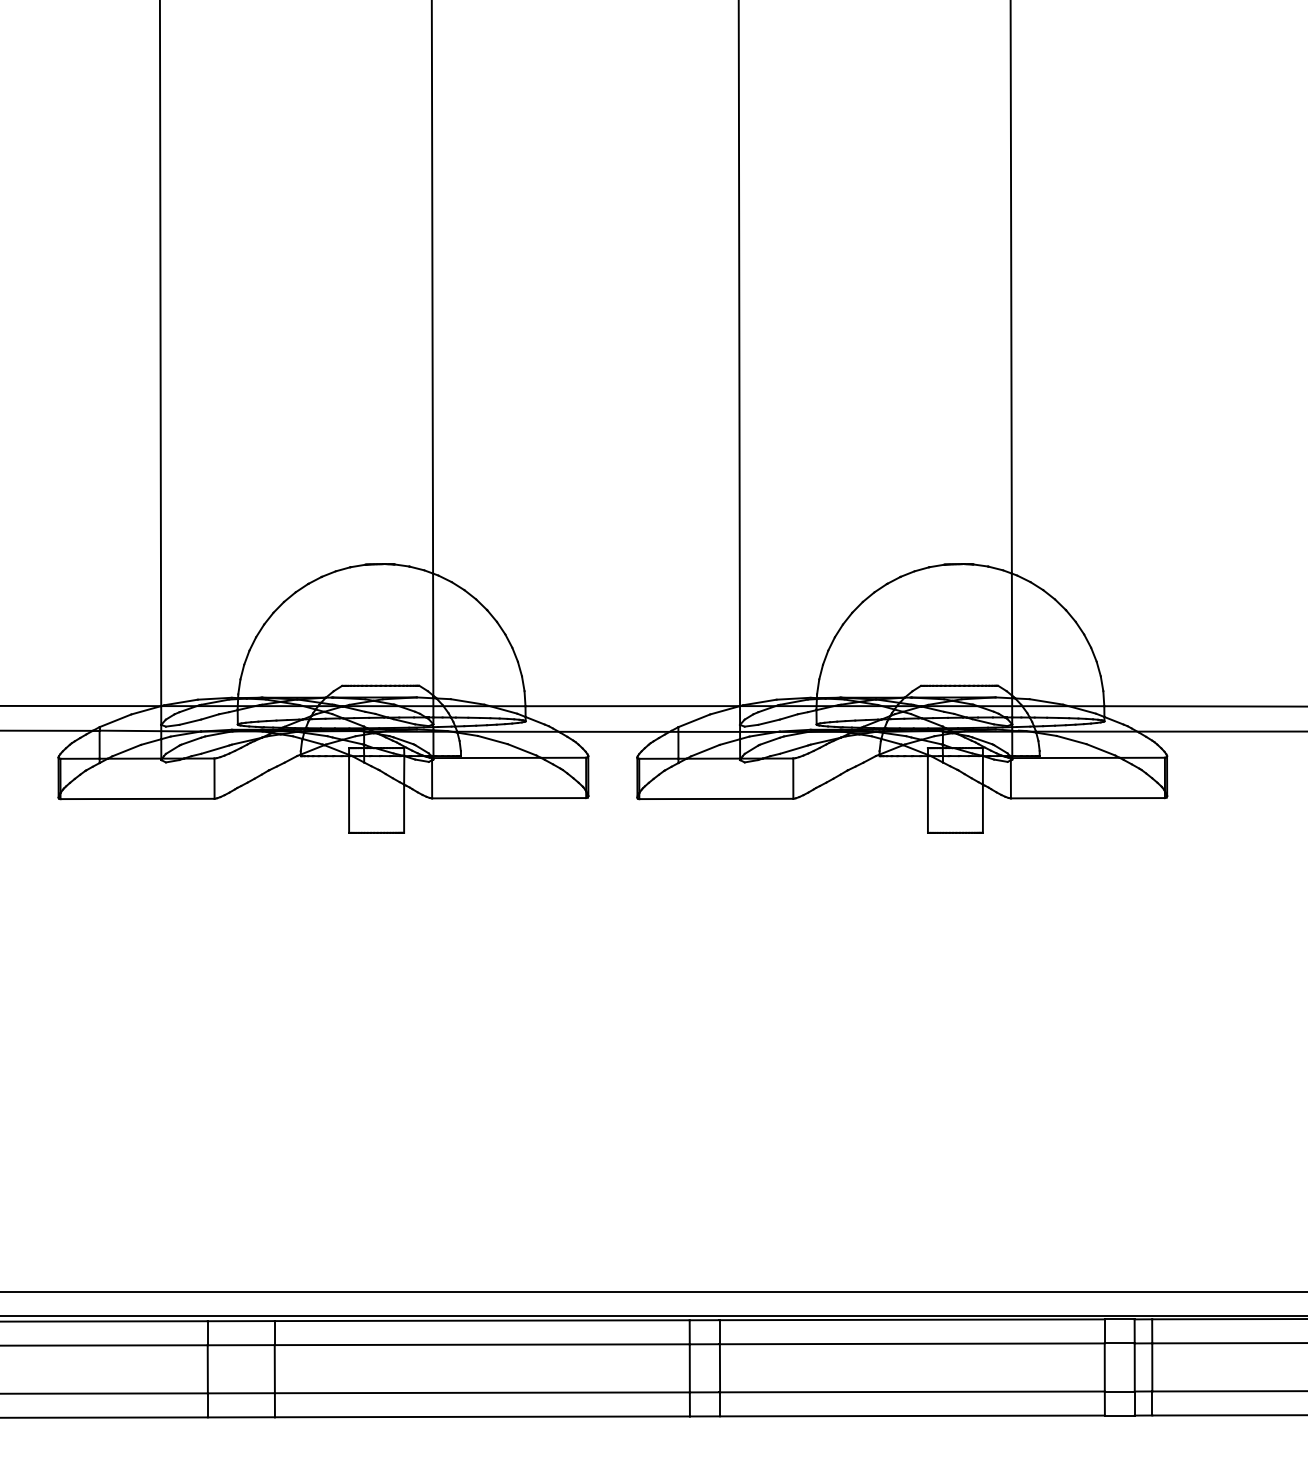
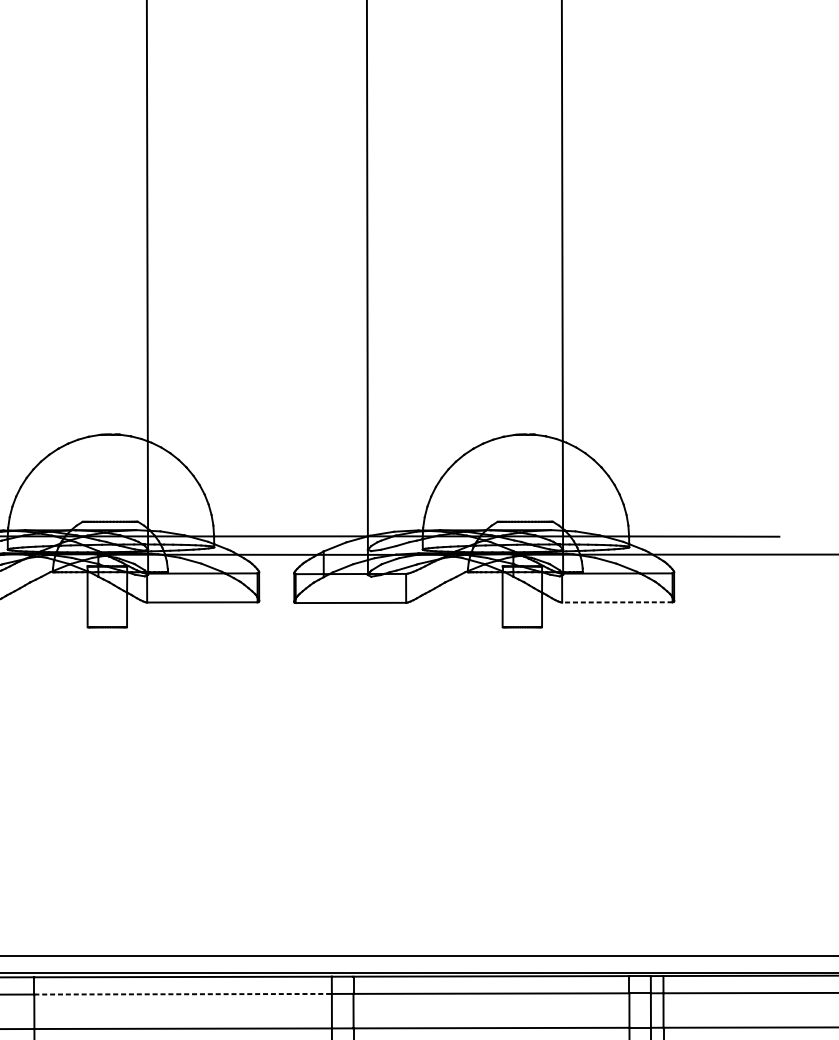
line: (1087, 798) -> (617, 602), solid -> dashed
line: (482, 1344) -> (183, 994), solid -> dashed

